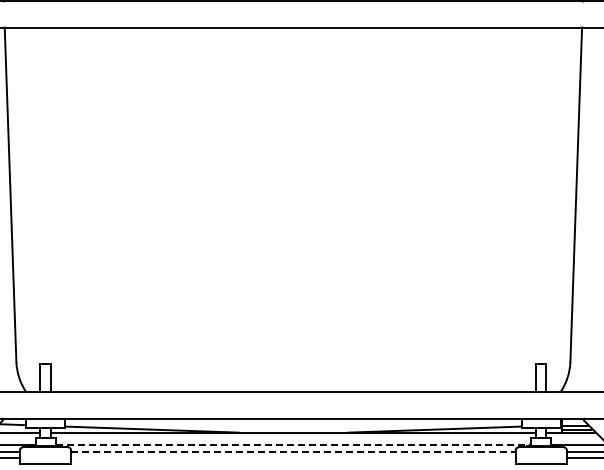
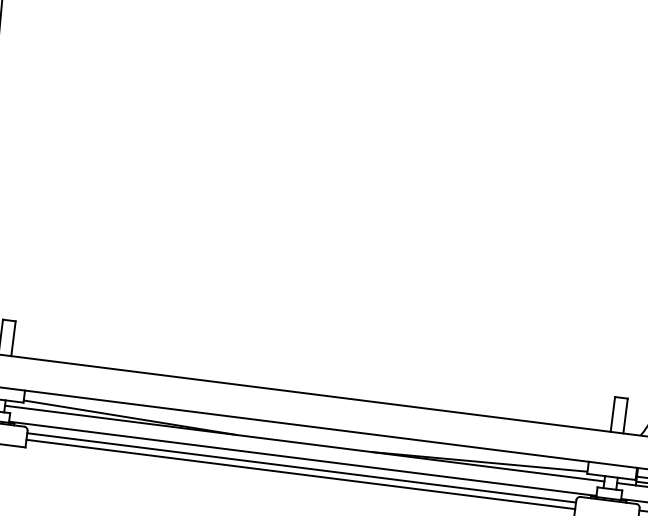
line: (293, 444) -> (303, 458), dashed -> solid
line: (293, 452) -> (301, 468), dashed -> solid
line: (293, 457) -> (300, 474), added

